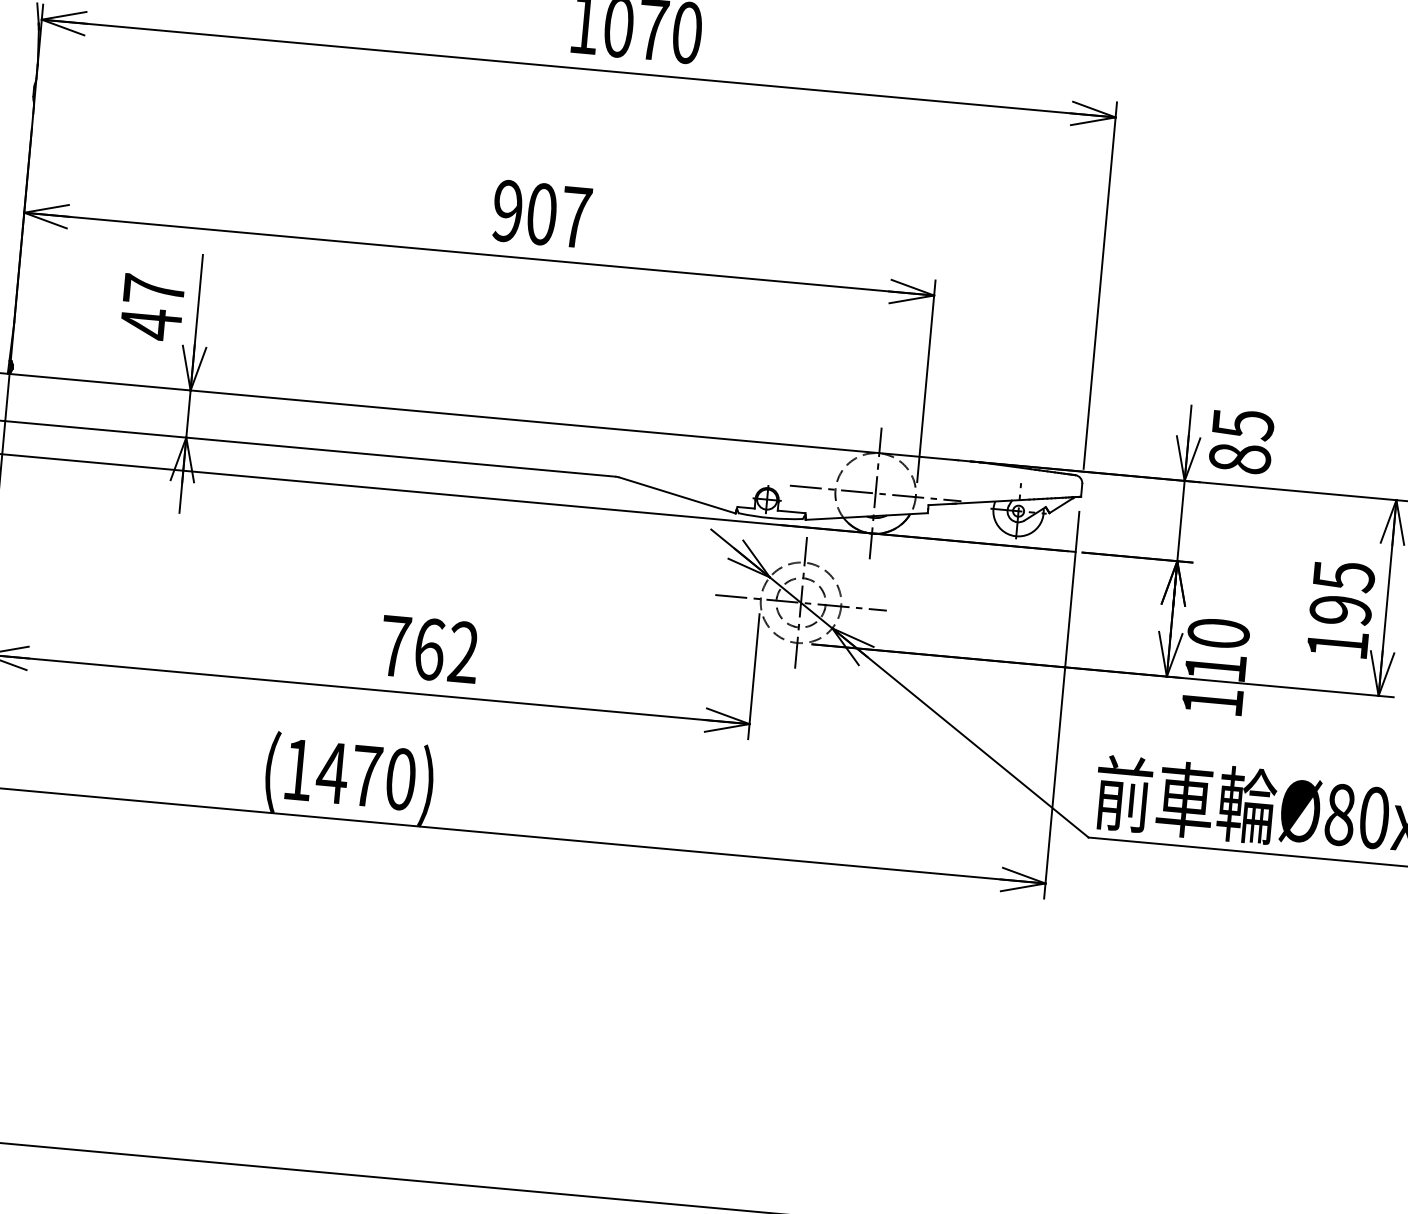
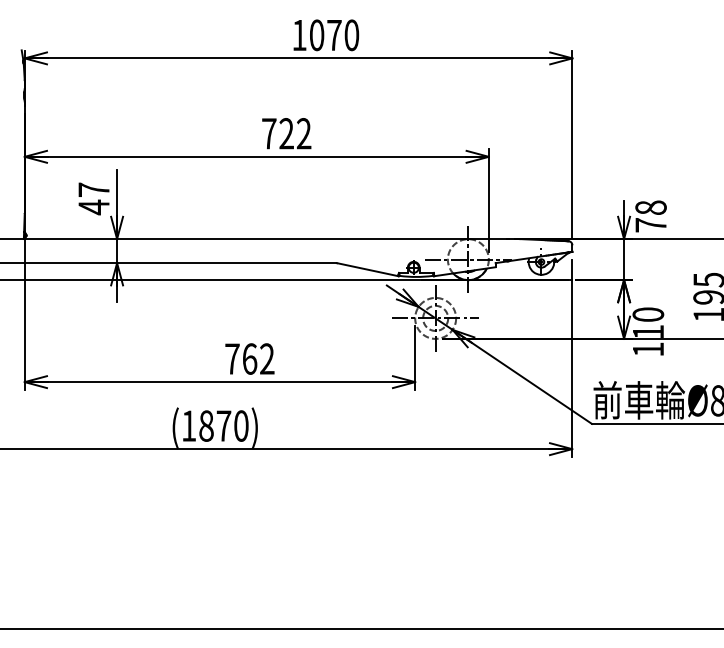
text: (541, 213) -> (286, 133), 907 -> 722
text: (1240, 441) -> (650, 216), 85 -> 78
text: (332, 771) -> (206, 425), (1470) -> (1870)

